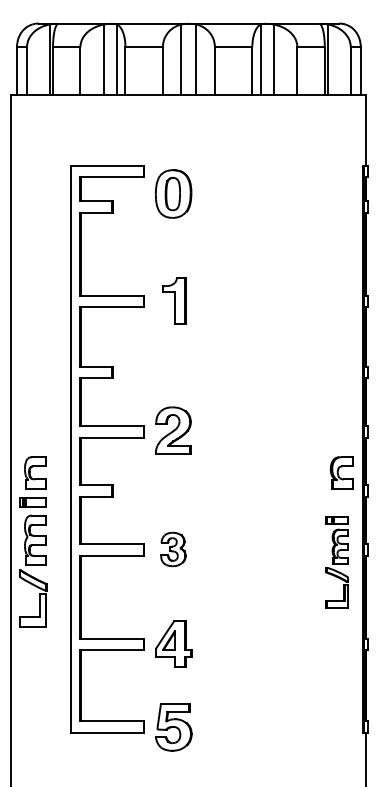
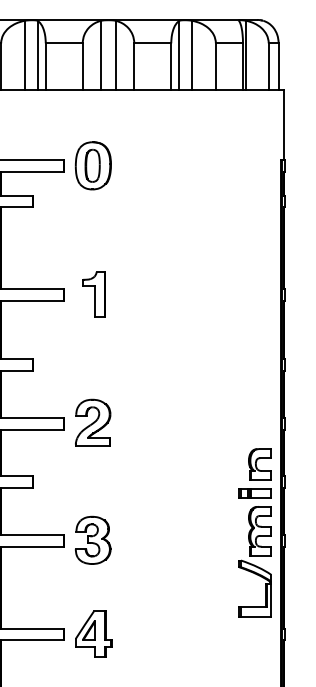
part: (173, 193) -> (93, 165), moved
part: (173, 549) -> (93, 540), size x1.43
part: (336, 562) -> (254, 553), size x1.43

